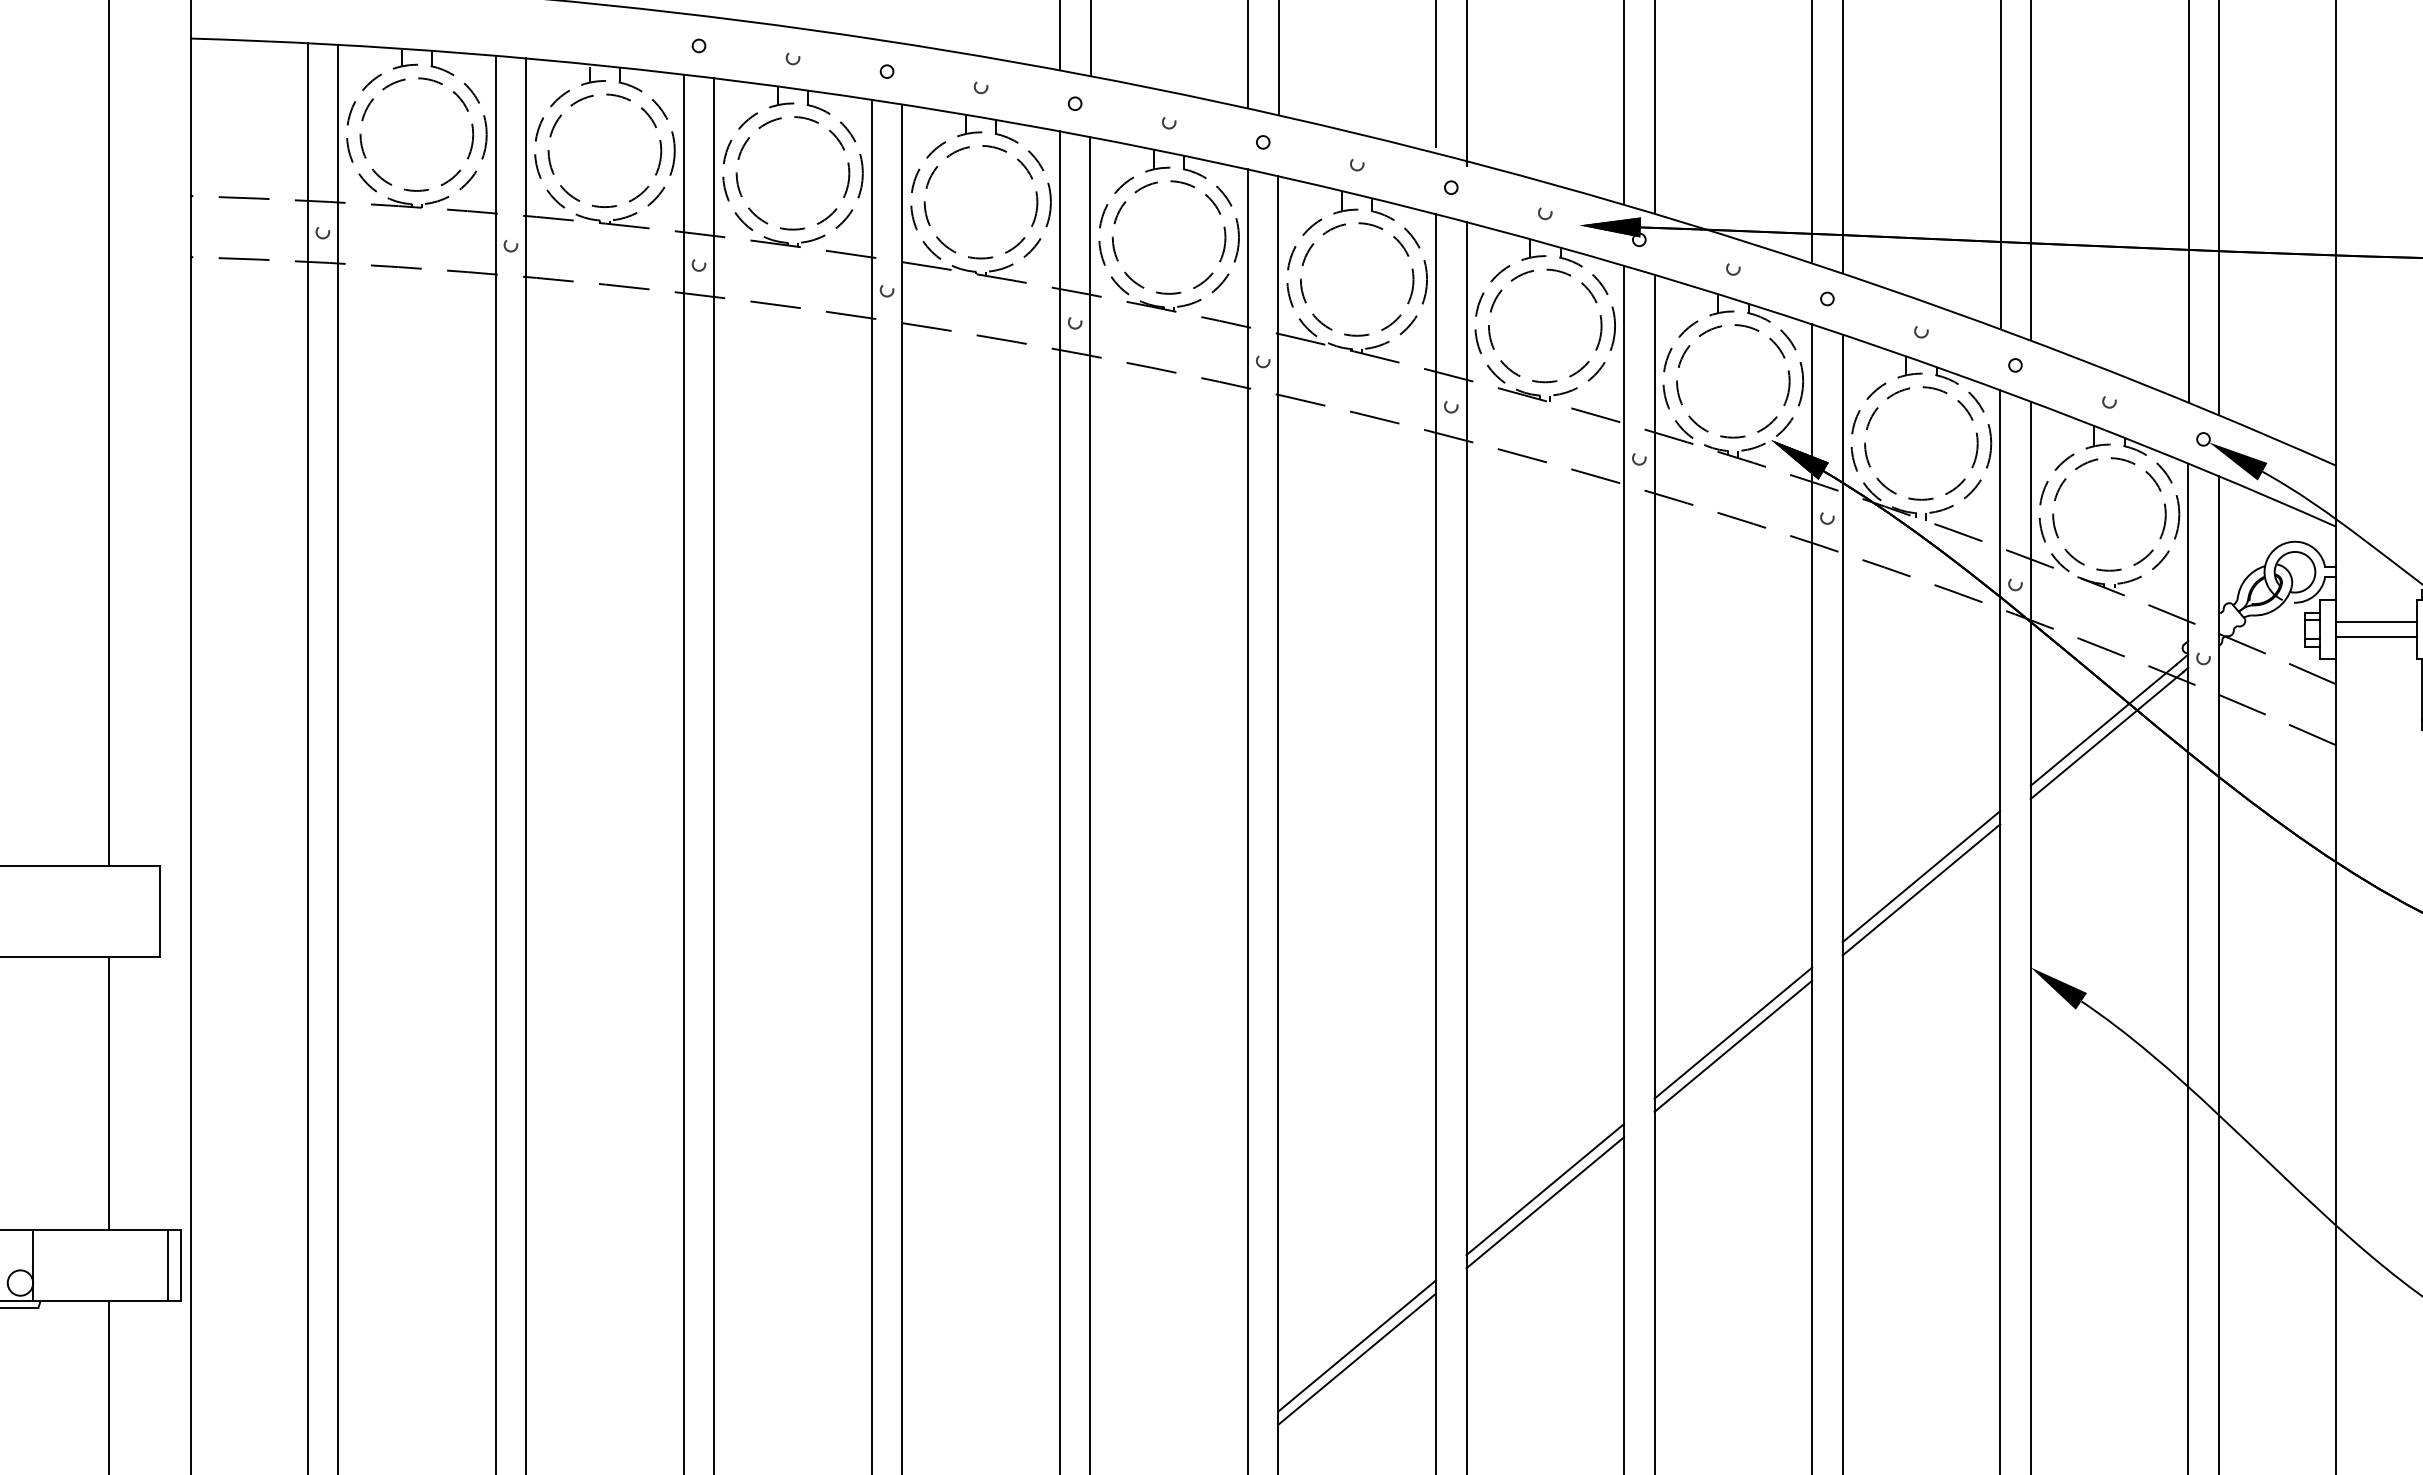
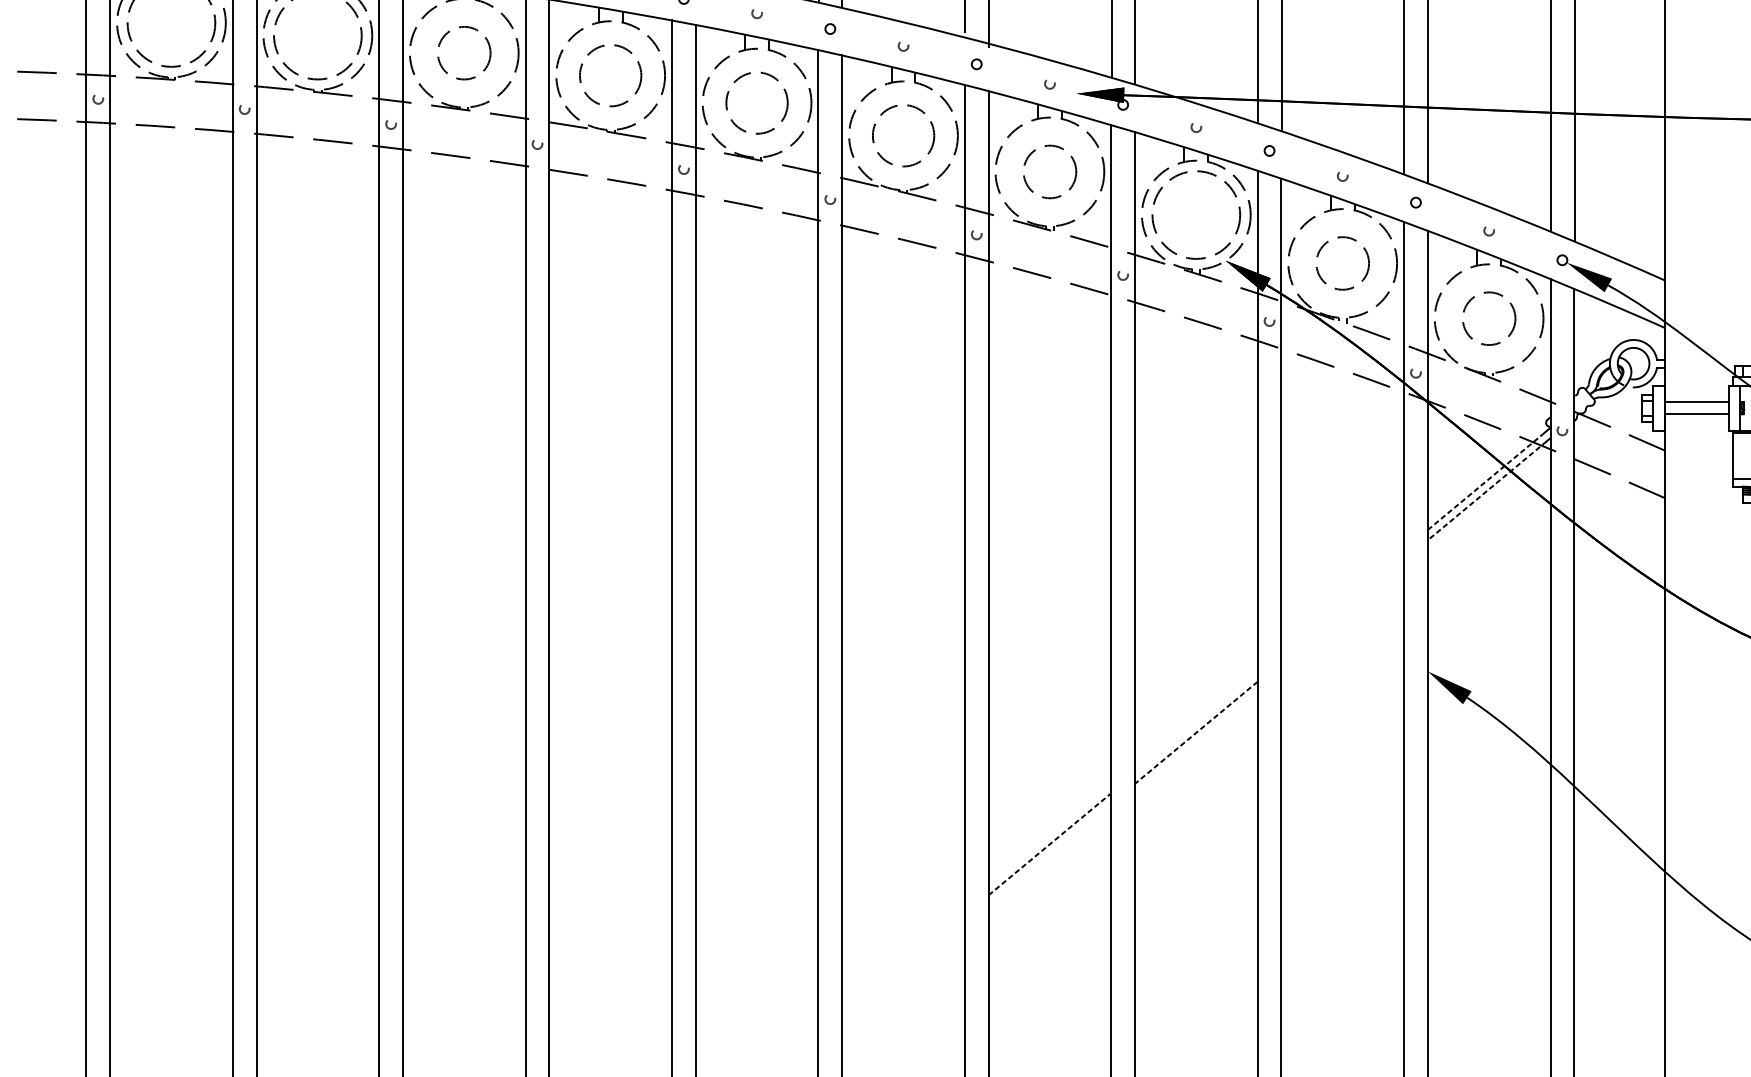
circle: (792, 173) -> (463, 53), size x0.6
circle: (980, 202) -> (610, 75), size x0.7
circle: (1168, 237) -> (756, 103), size x0.7
circle: (1357, 279) -> (903, 135), size x0.7
circle: (1545, 325) -> (1050, 171), size x0.6
circle: (1921, 443) -> (1342, 263), size x0.6
circle: (2109, 514) -> (1489, 318), size x0.6
line: (2103, 725) -> (1484, 483), solid -> dashed
line: (2106, 735) -> (1486, 490), solid -> dashed
line: (1921, 876) -> (1342, 600), removed
line: (1921, 889) -> (1342, 610), removed
line: (1733, 1032) -> (1196, 722), removed
line: (1733, 1046) -> (1196, 732), solid -> dashed
line: (1545, 1189) -> (1050, 844), solid -> dashed
line: (1545, 1202) -> (1050, 854), removed
line: (1357, 1345) -> (903, 965), removed
line: (1357, 1358) -> (903, 975), removed

